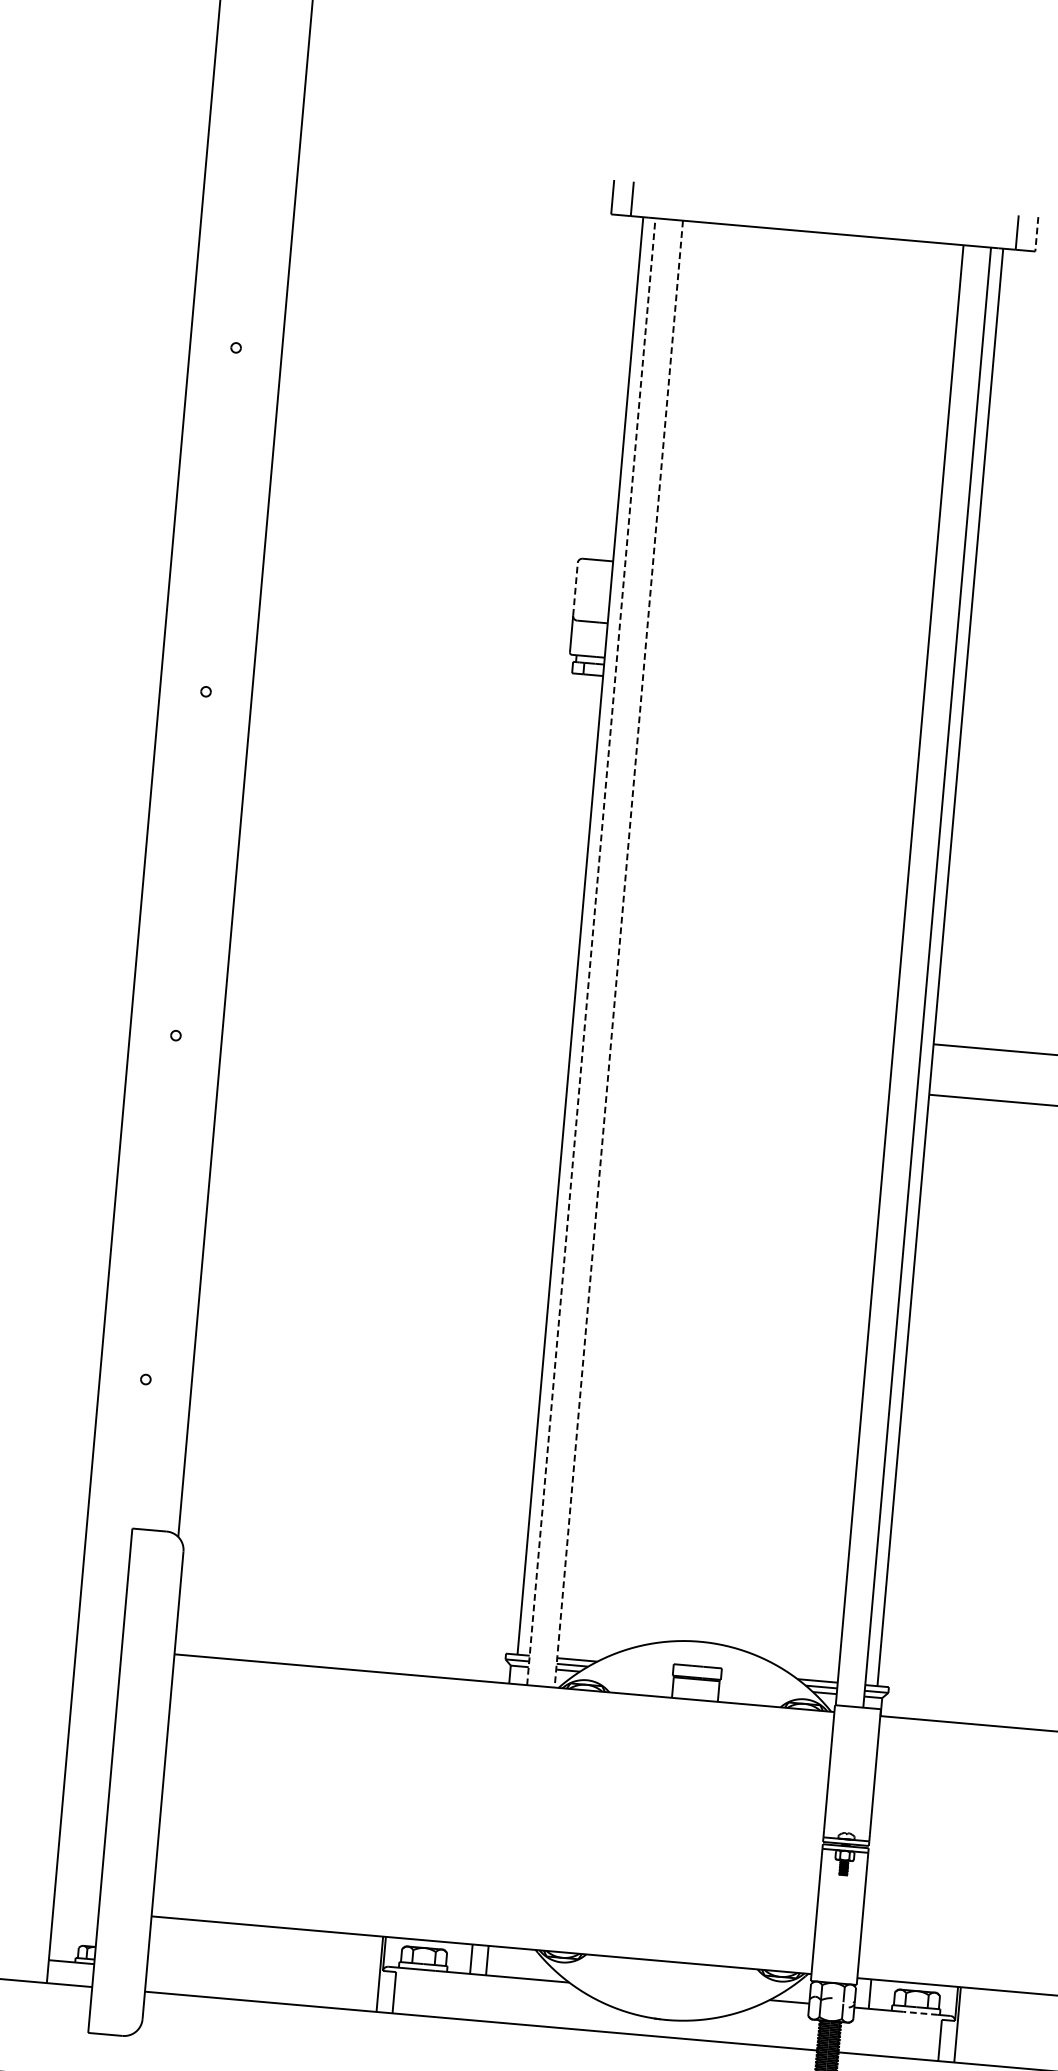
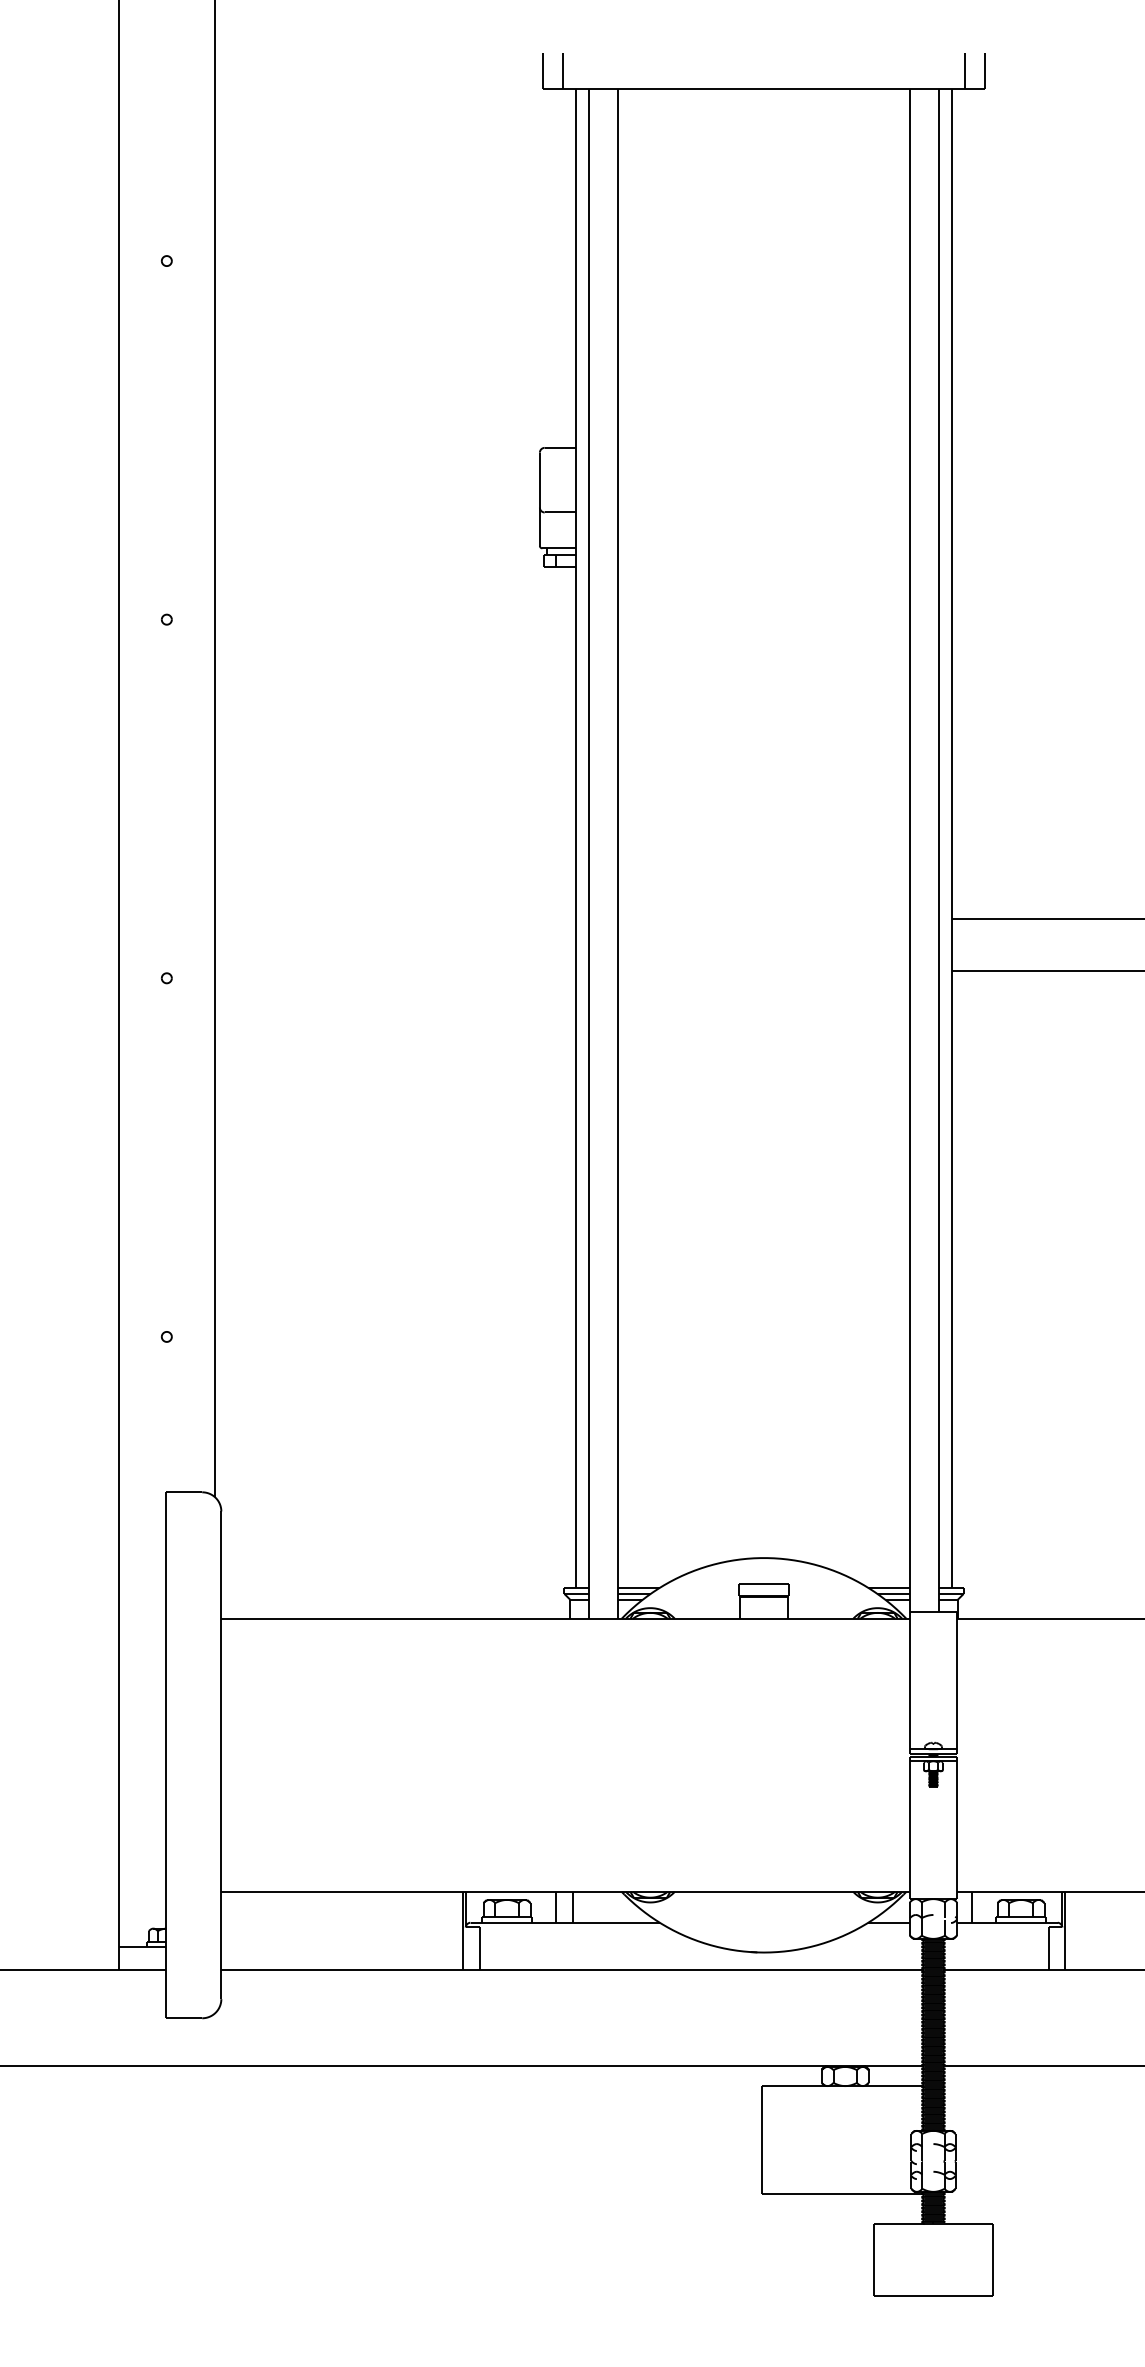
line: (1037, 234) -> (985, 71), dashed -> solid
line: (575, 588) -> (539, 479), dashed -> solid
line: (591, 951) -> (589, 853), dashed -> solid
line: (618, 953) -> (617, 853), dashed -> solid
line: (921, 2013) -> (1026, 1922), dashed -> solid

